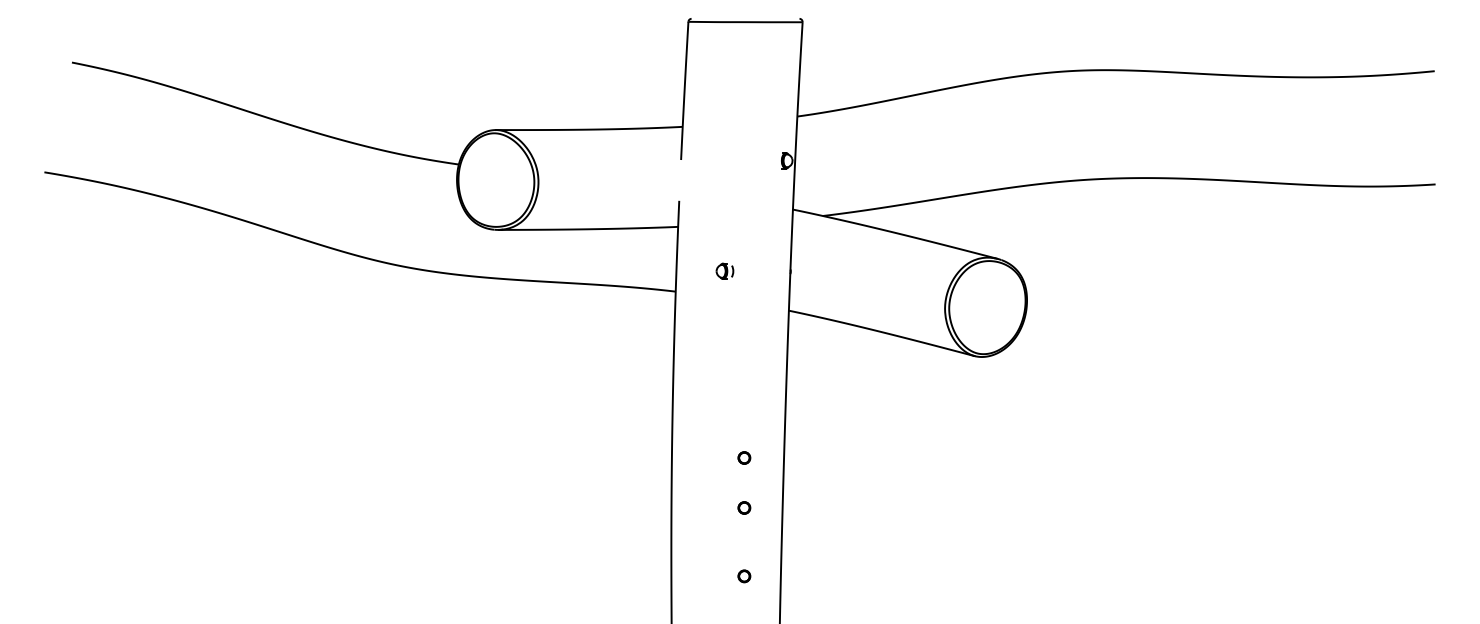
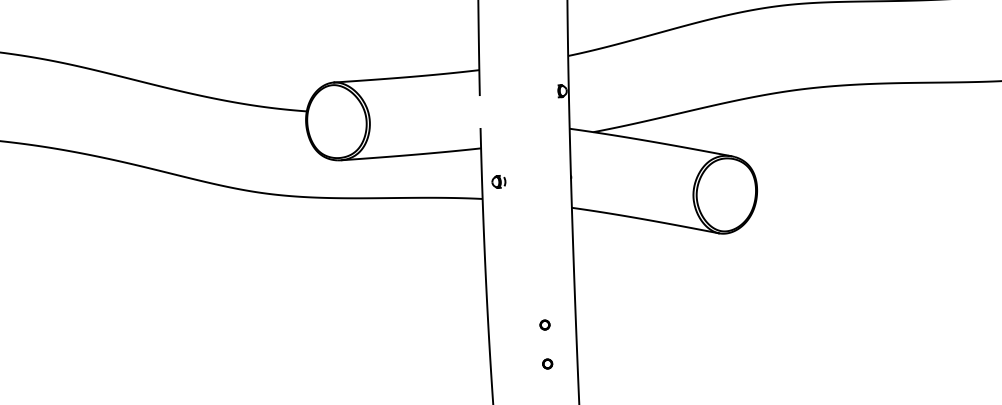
part: (724, 270) -> (498, 181), moved

